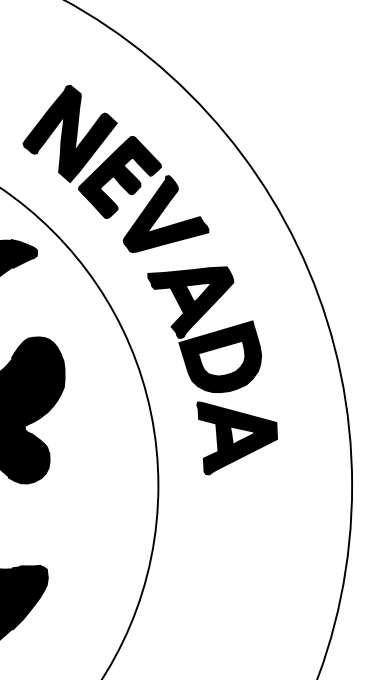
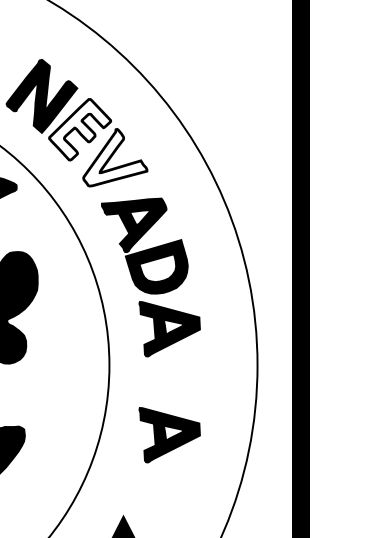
fill: (119, 177) -> (79, 129), removed
fill: (165, 213) -> (114, 157), removed
part: (236, 577) -> (169, 435), added

